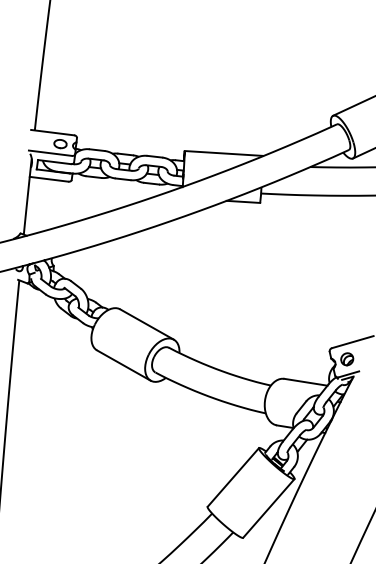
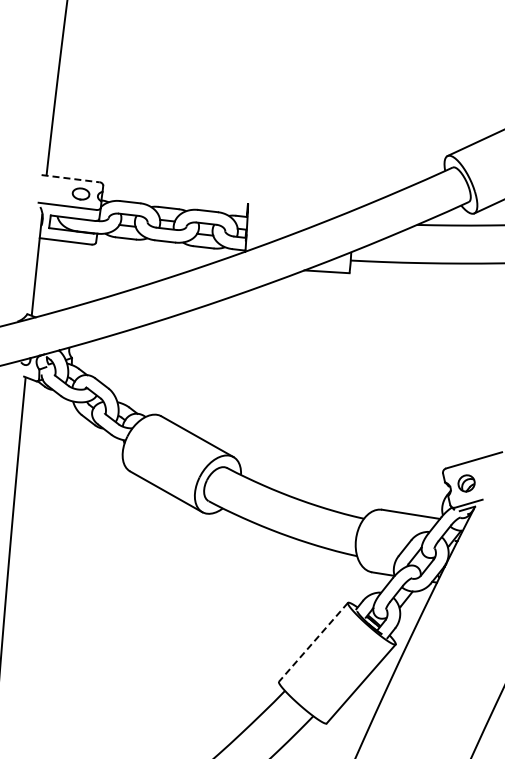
line: (52, 132) -> (70, 178), solid -> dashed
line: (223, 153) -> (300, 206), removed
line: (233, 477) -> (313, 642), solid -> dashed

